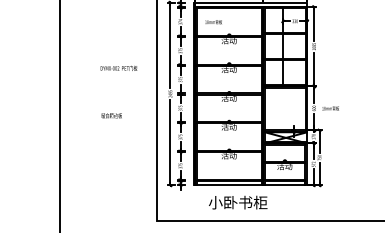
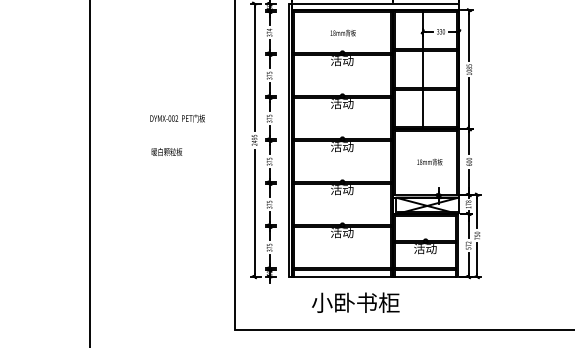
text: (213, 22) -> (342, 33), moved
text: (118, 67) -> (176, 117), moved
text: (330, 108) -> (429, 162), moved
text: (111, 115) -> (166, 151), moved

